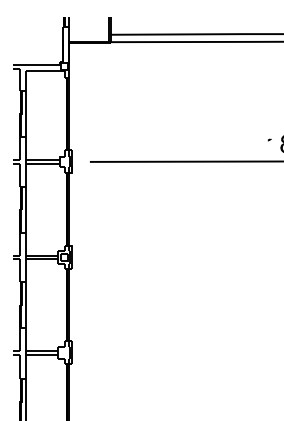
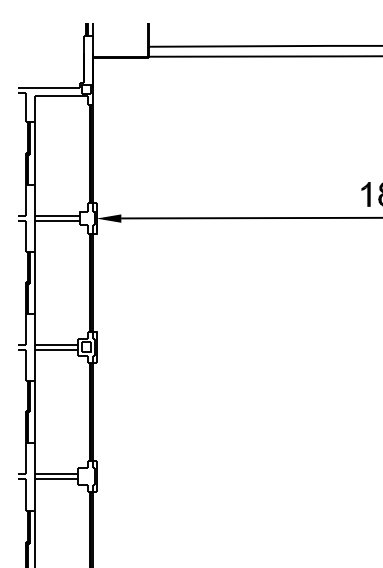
fill: (271, 143) -> (366, 193), added
fill: (80, 161) -> (108, 217), added

